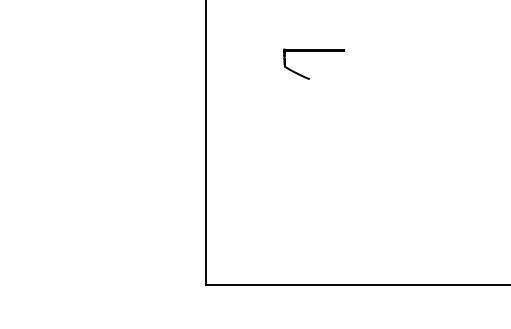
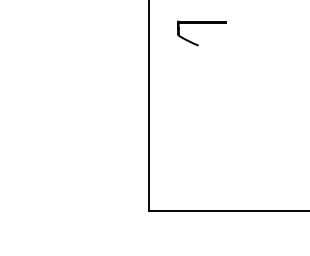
part: (313, 51) -> (201, 23), moved

